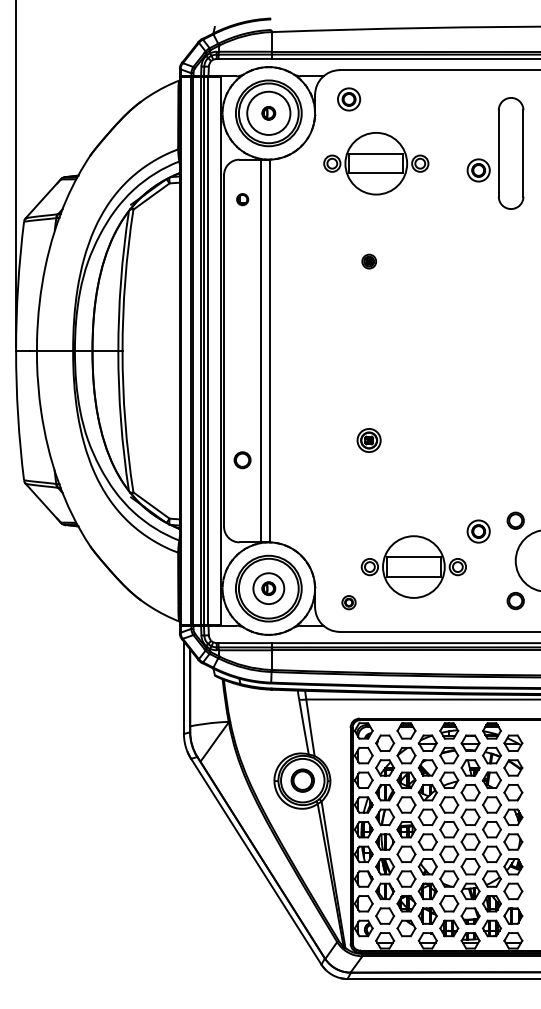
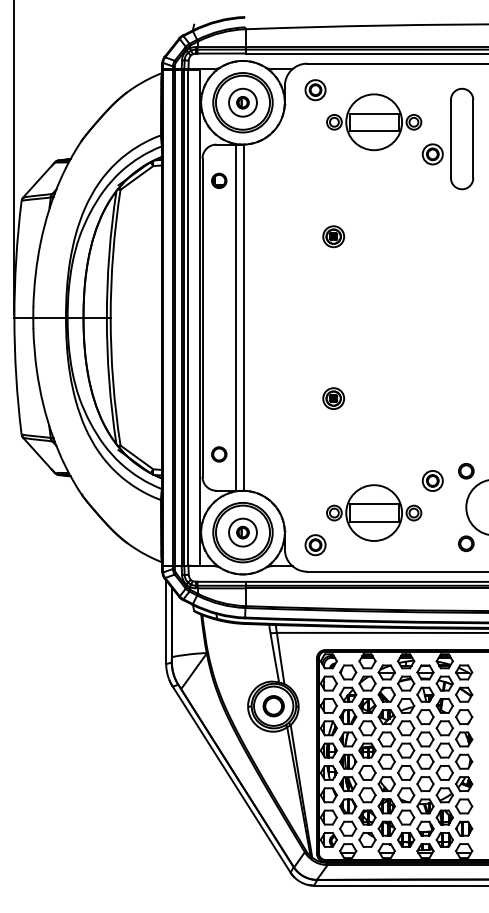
circle: (268, 113) -> (242, 102), size x0.71
part: (376, 163) -> (374, 122), moved
part: (242, 199) -> (219, 180), size x1.43
part: (368, 261) -> (333, 236), size x1.67
circle: (242, 460) -> (219, 454), moved
part: (349, 602) -> (315, 545), size x1.67

